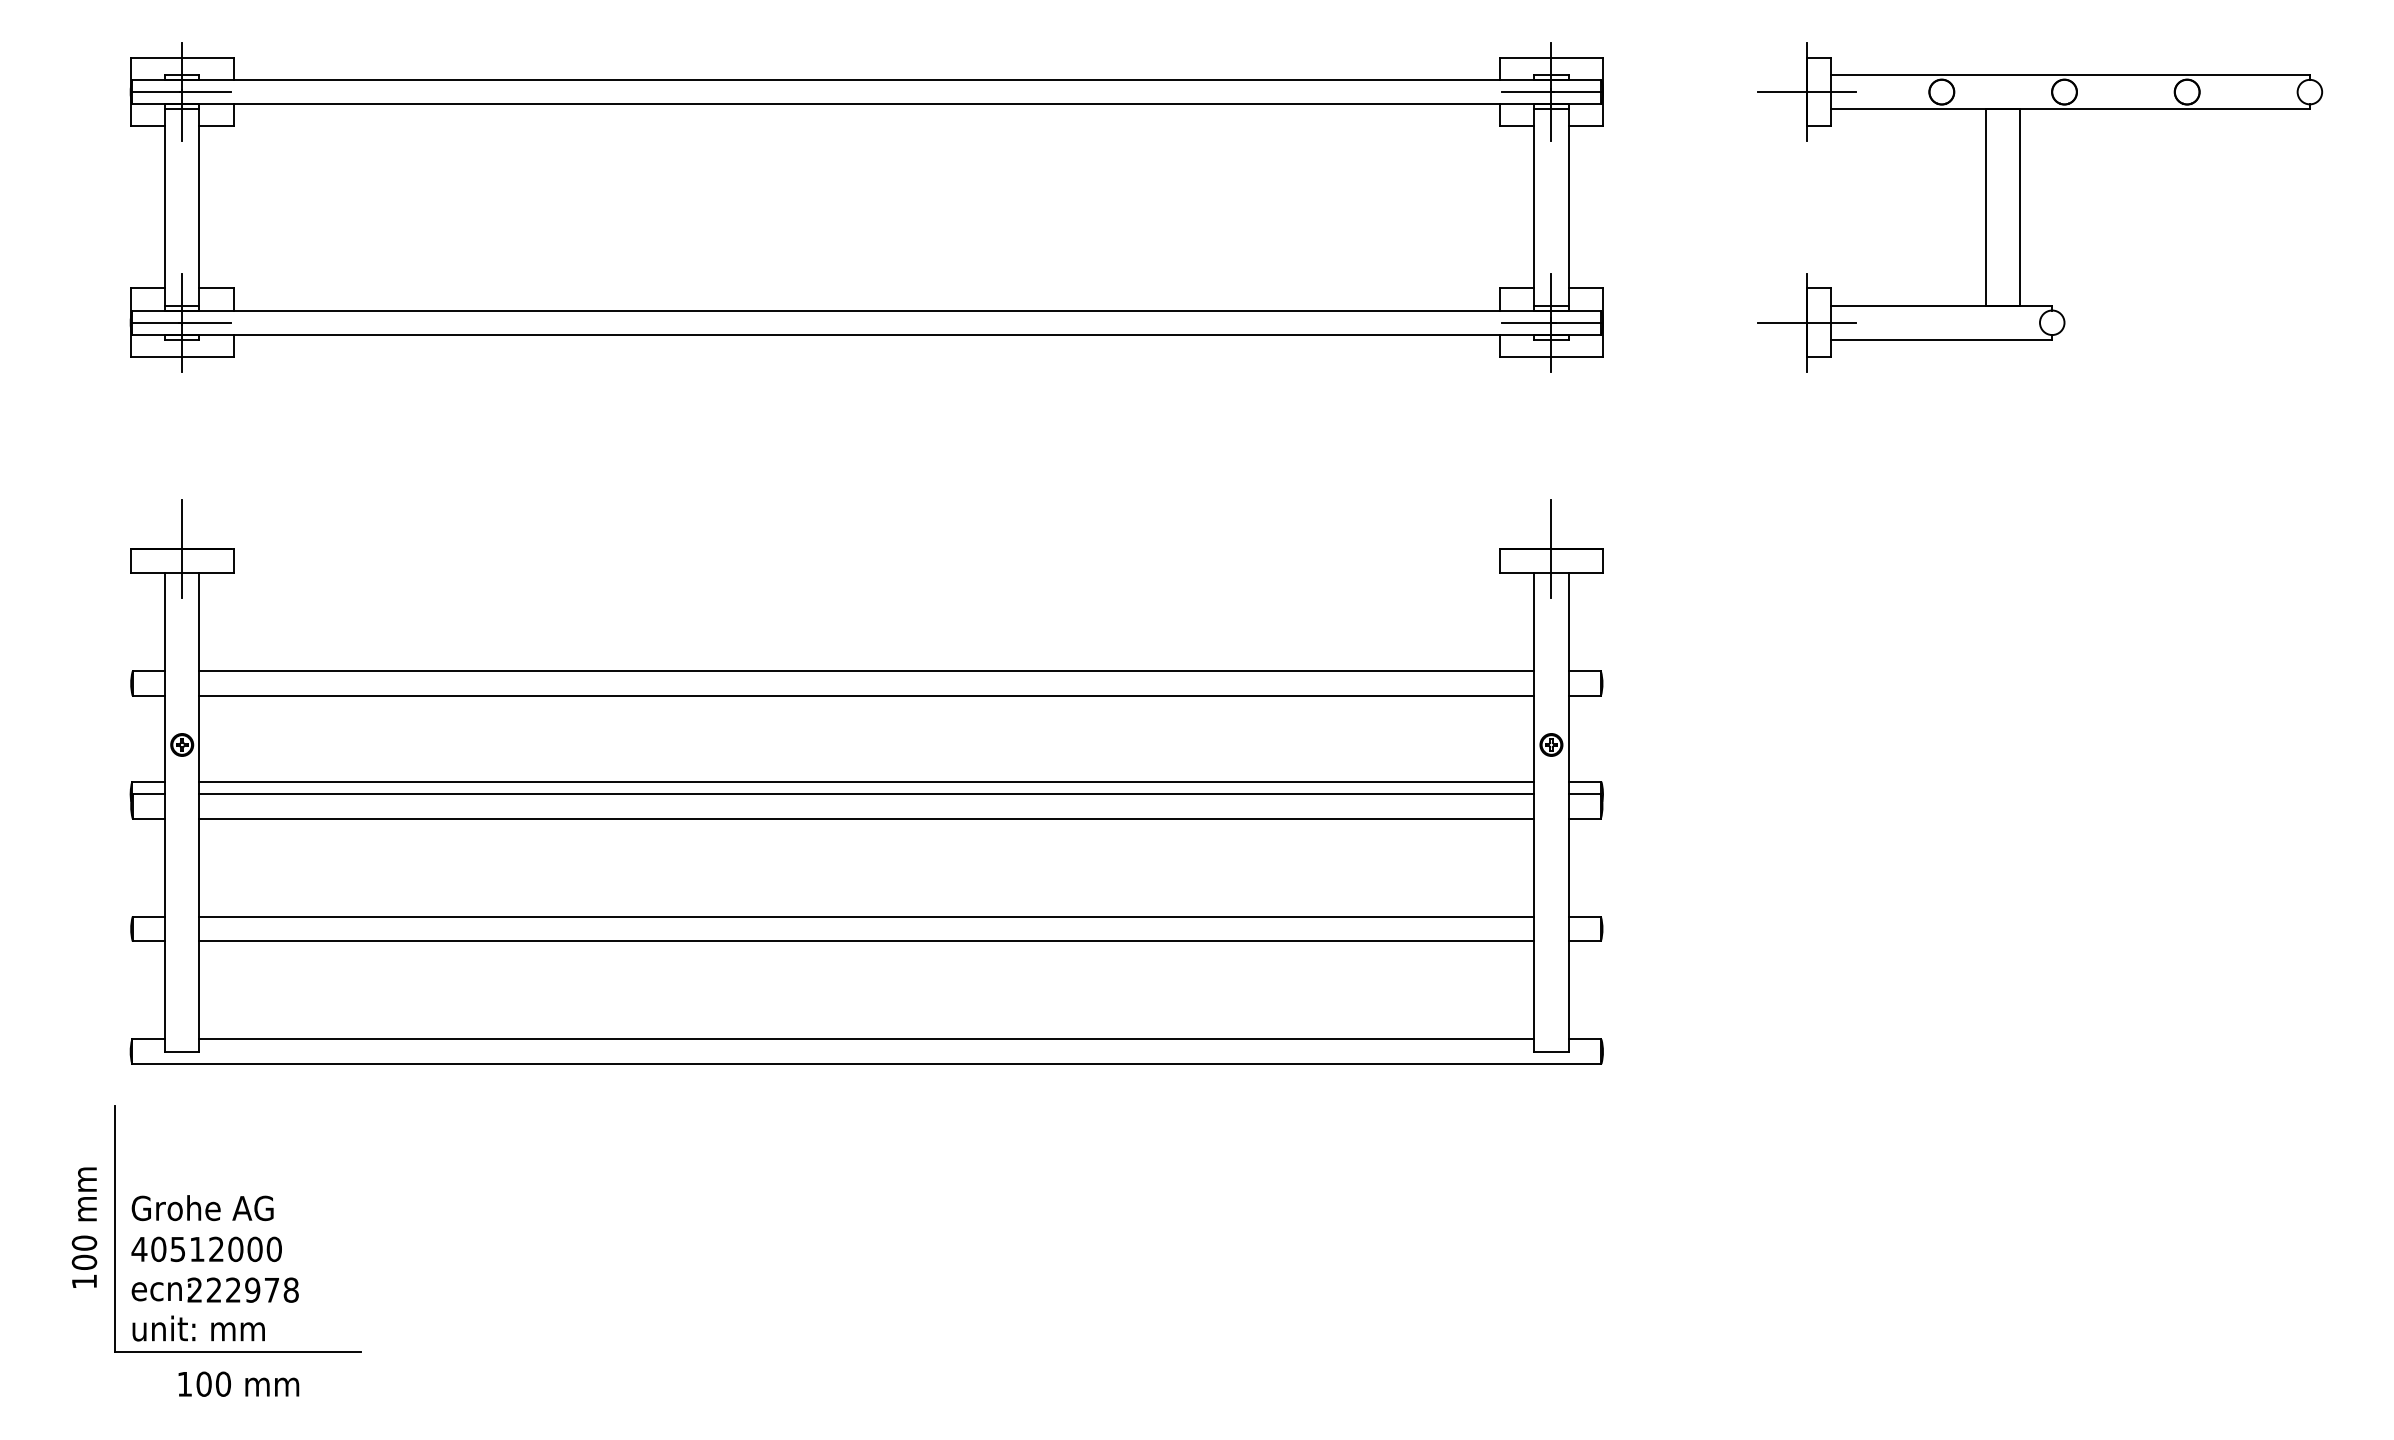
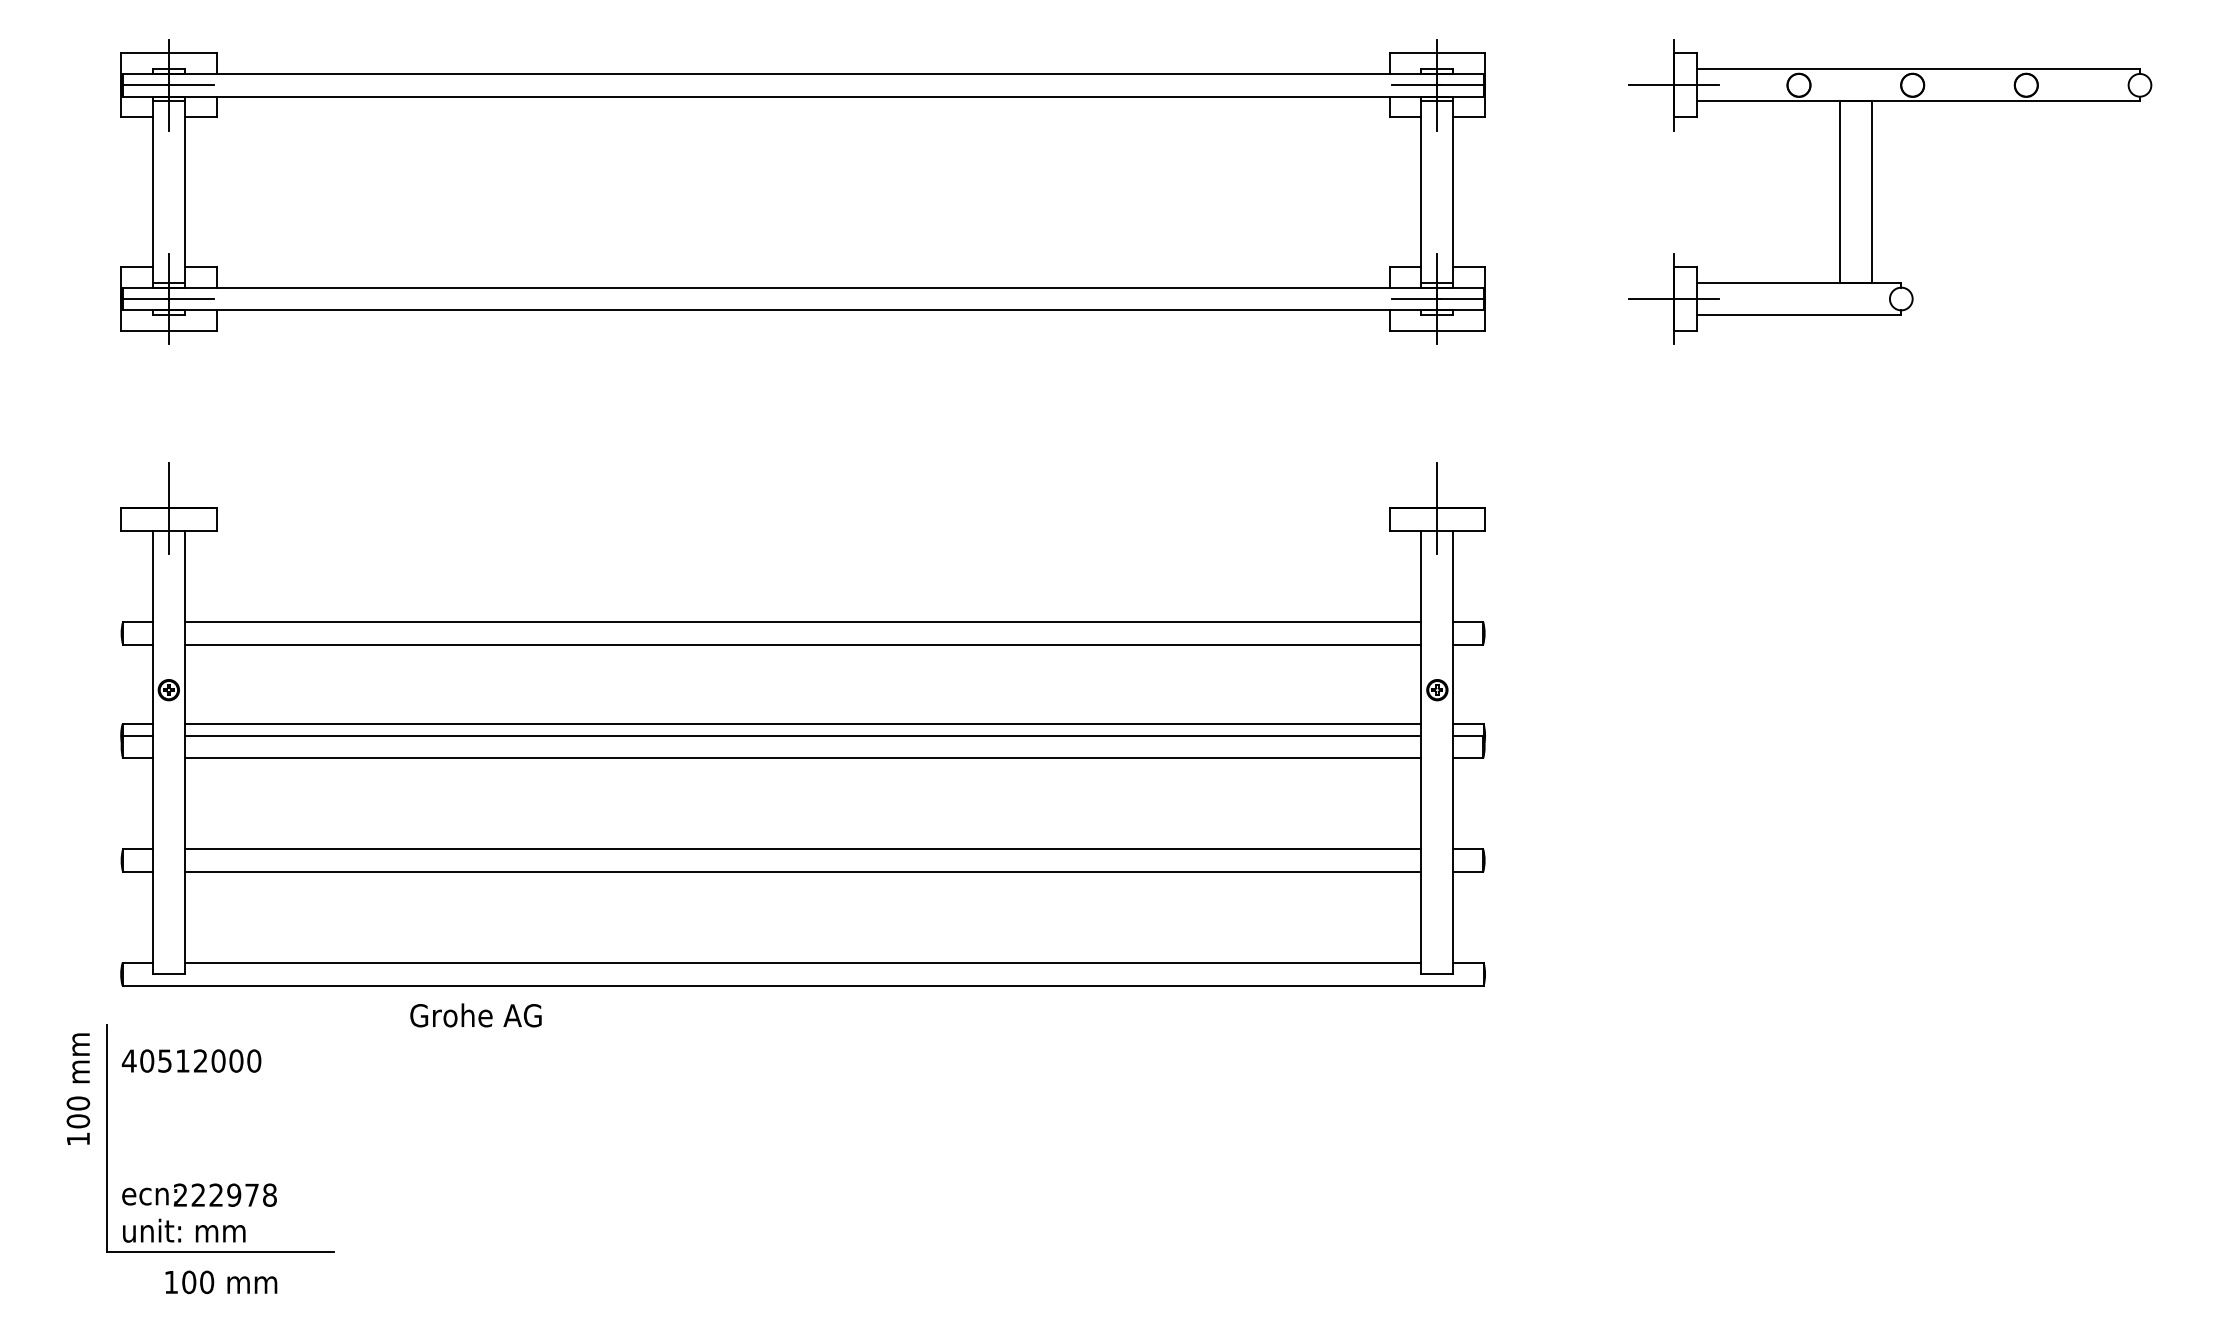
text: (202, 1208) -> (475, 1015), moved
text: (84, 1227) -> (78, 1088), moved
text: (206, 1249) -> (191, 1061), moved

